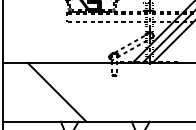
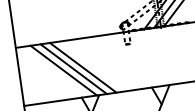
line: (46, 91) -> (63, 69), added
line: (66, 91) -> (82, 67), added

